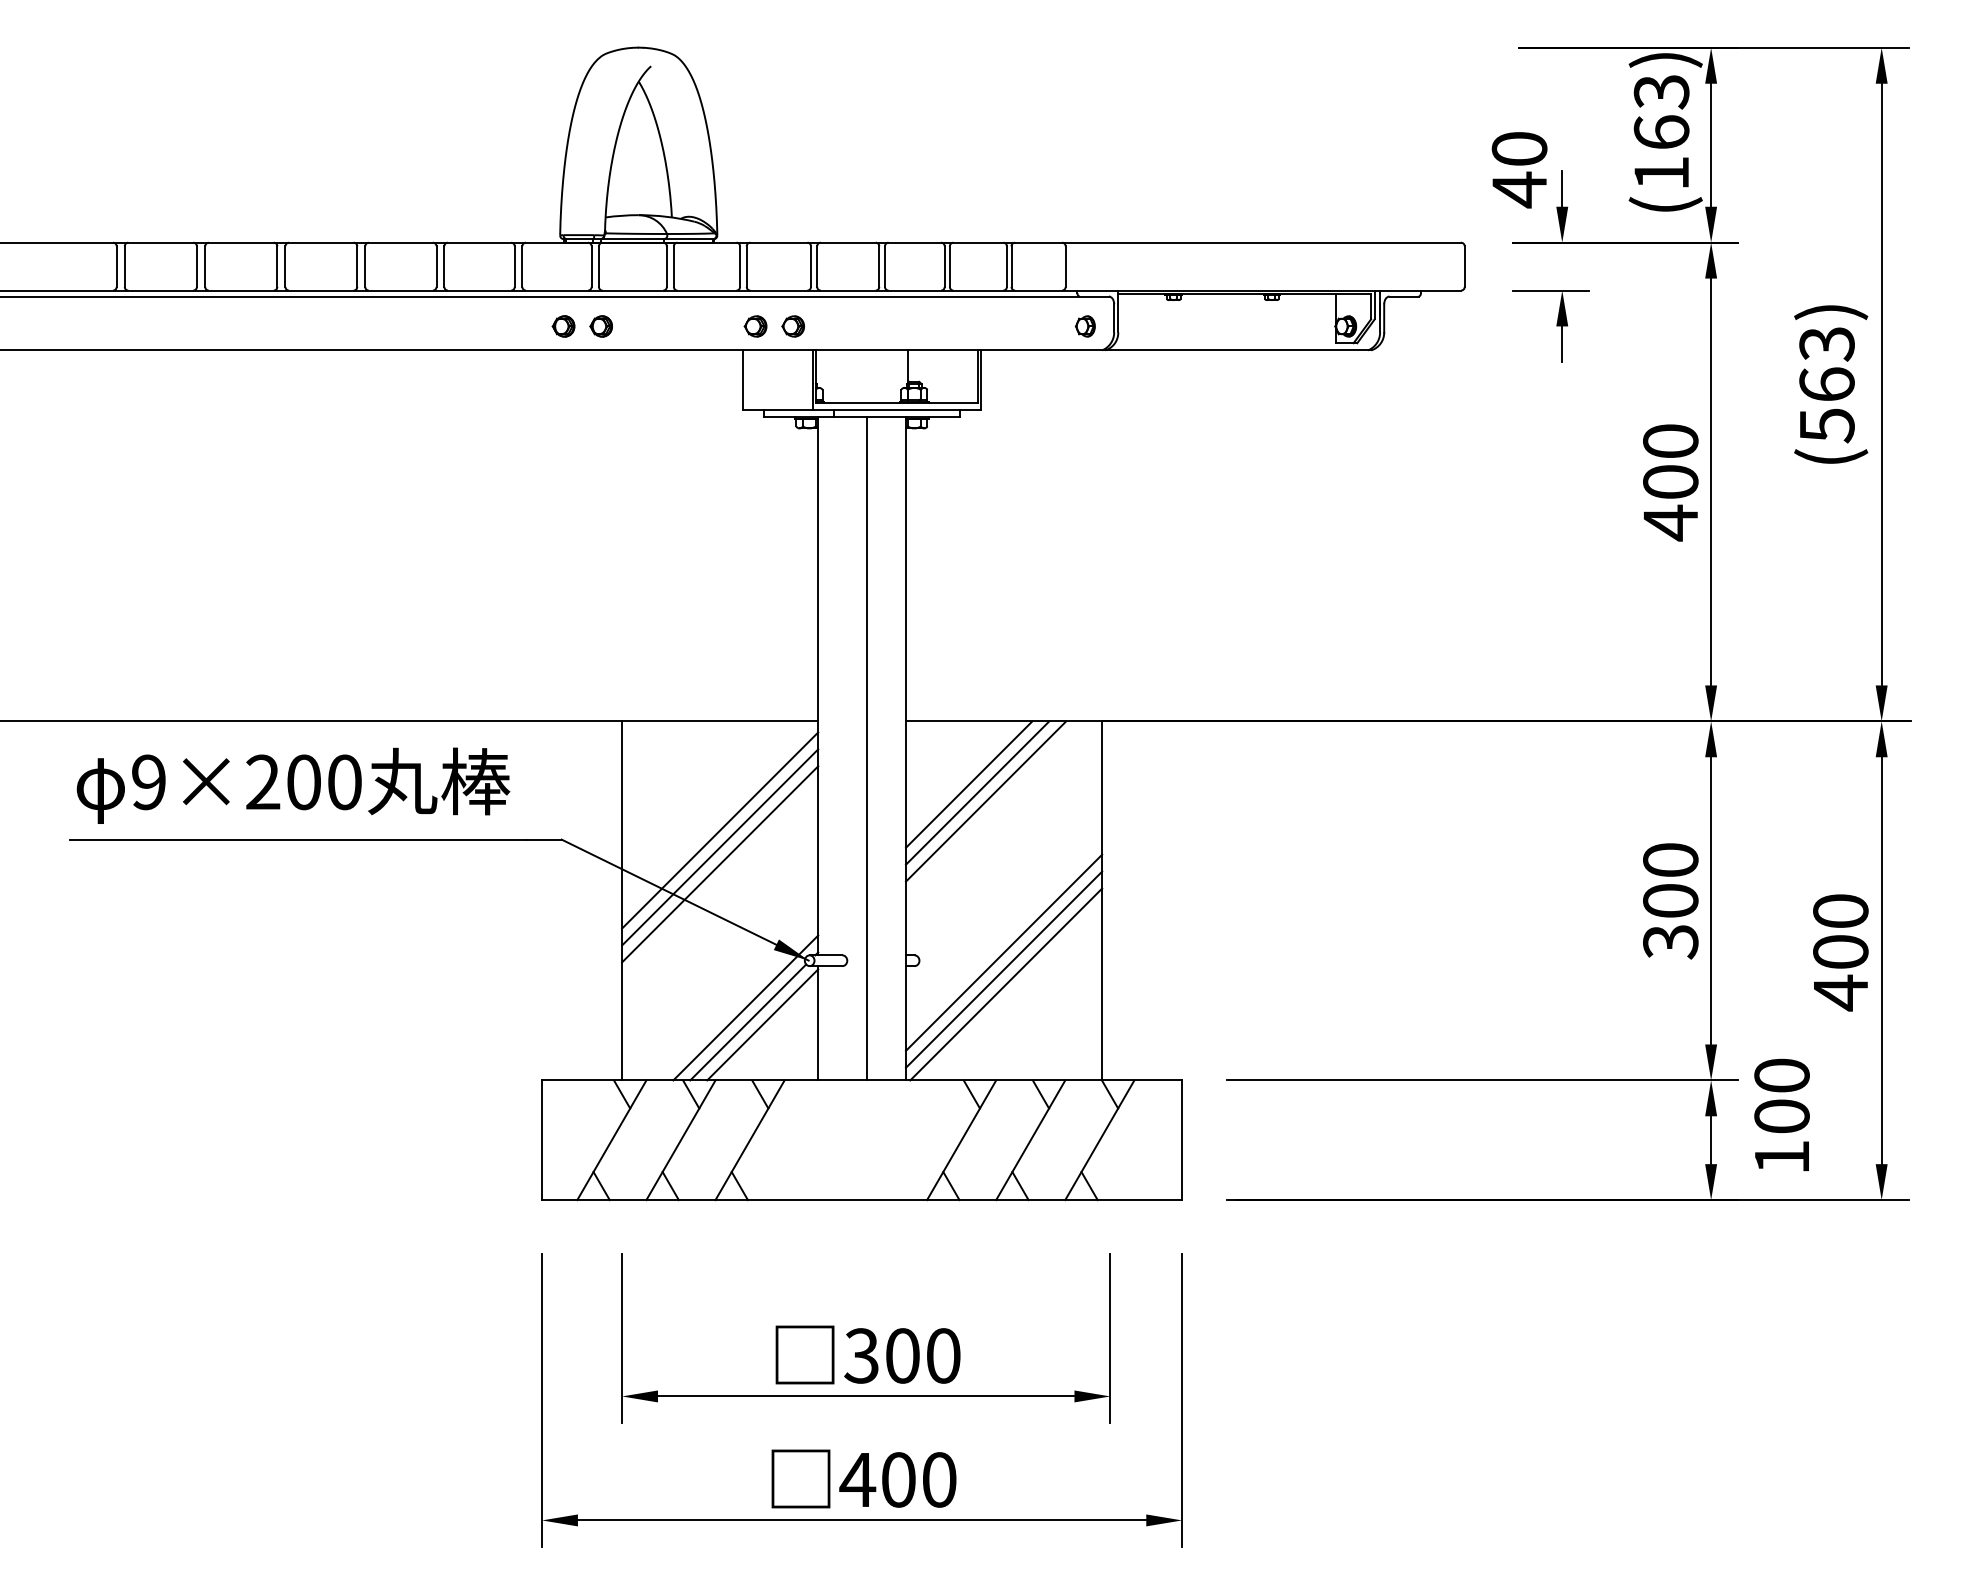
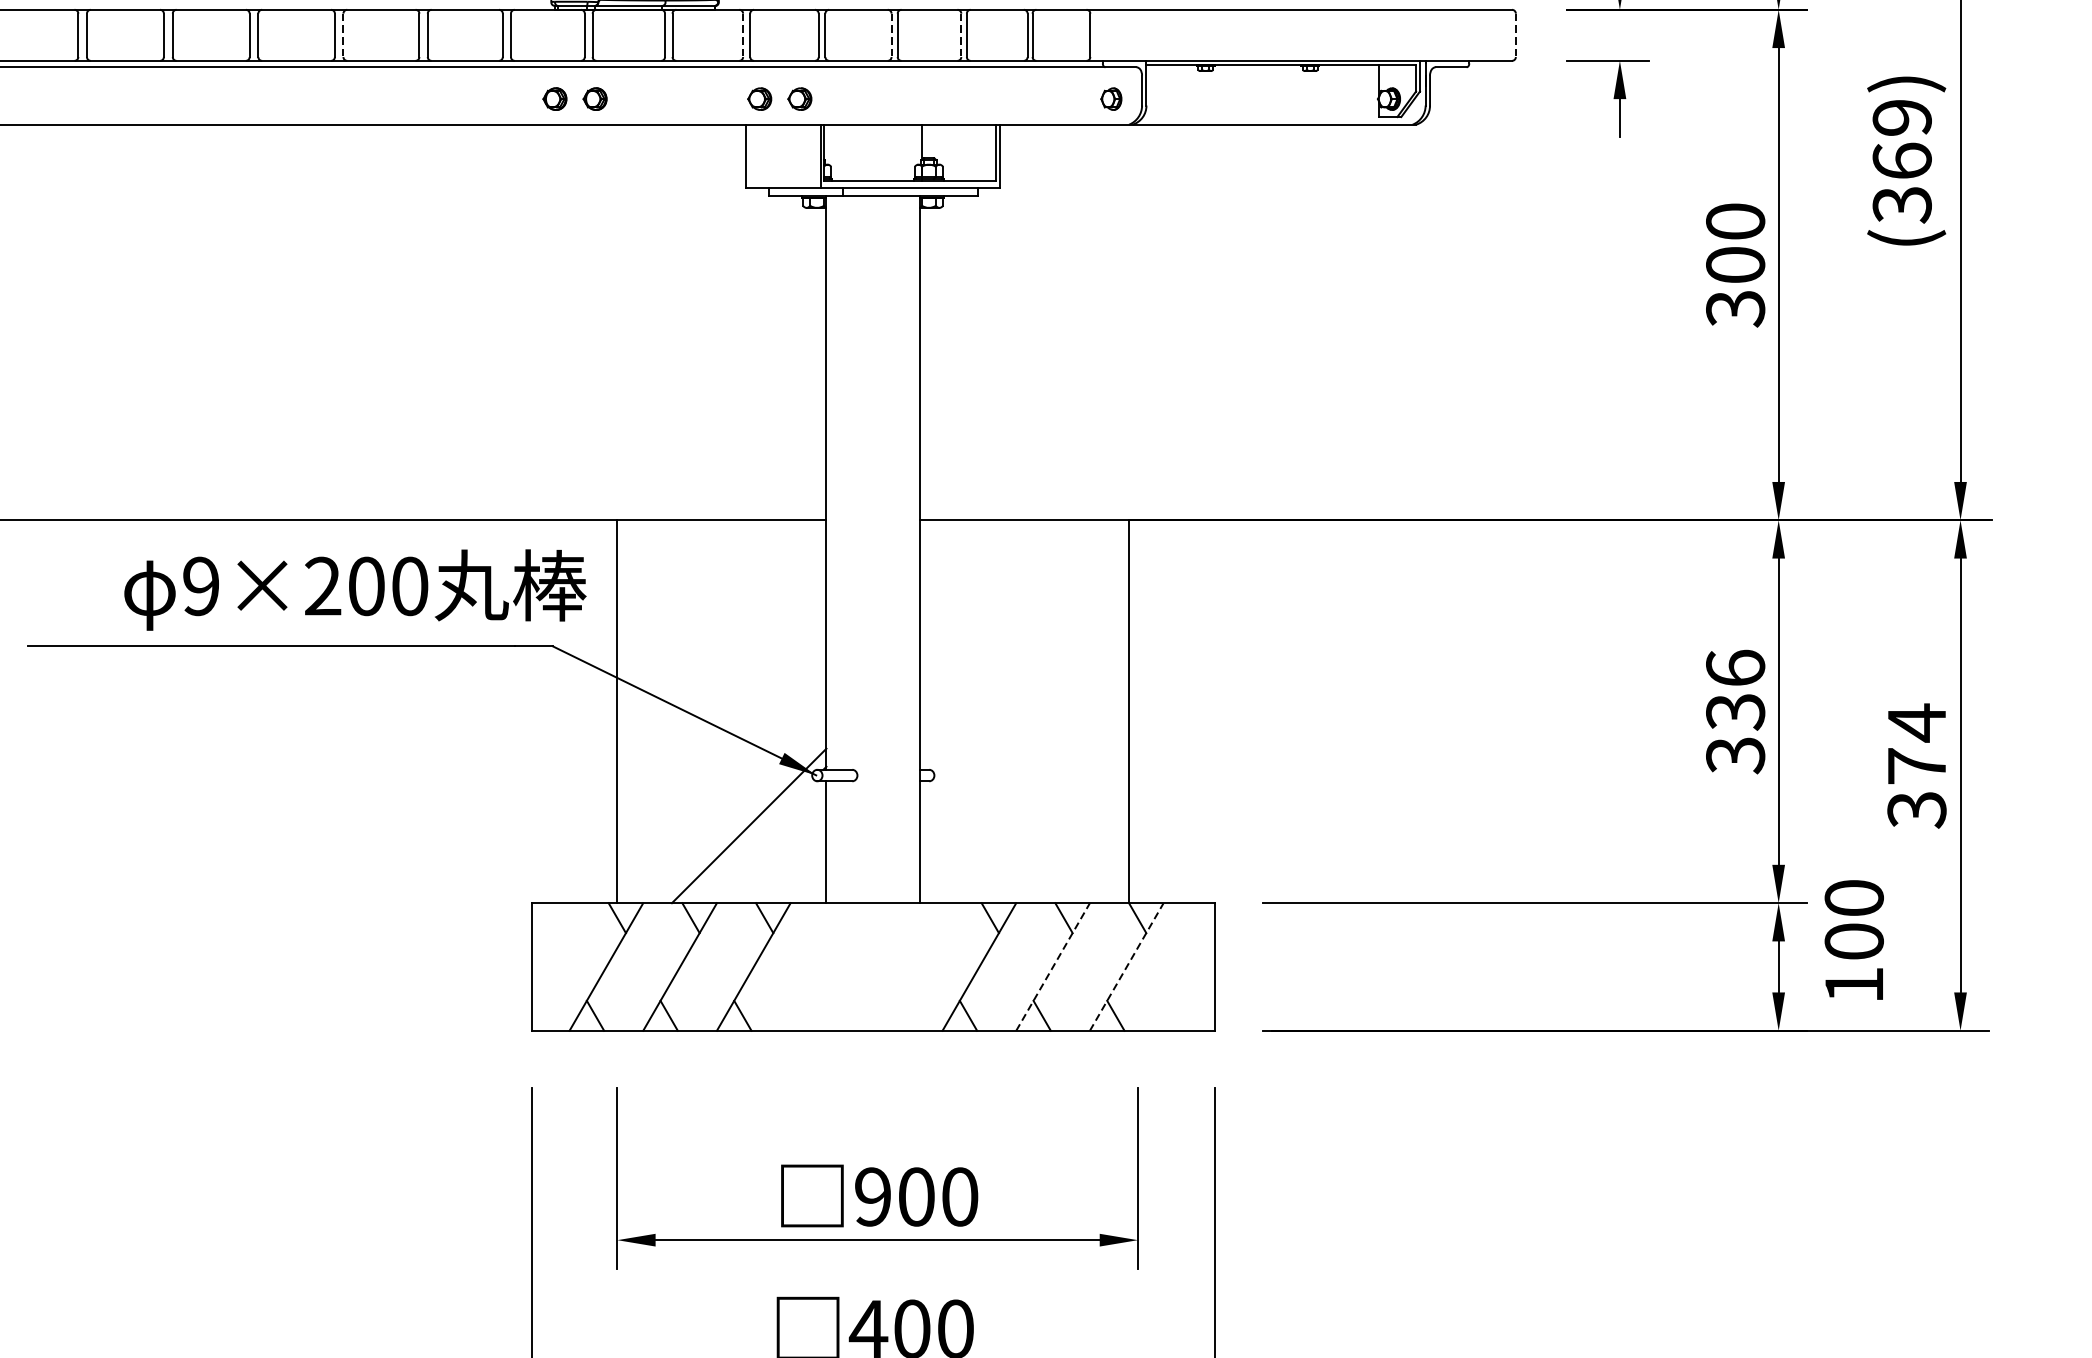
line: (365, 267) -> (343, 36), solid -> dashed
line: (740, 267) -> (743, 36), solid -> dashed
line: (879, 267) -> (891, 36), solid -> dashed
line: (944, 267) -> (961, 36), solid -> dashed
line: (1464, 267) -> (1515, 36), solid -> dashed
text: (1826, 385) -> (1901, 162), (563) -> (369)
text: (1670, 522) -> (1735, 308), 400 -> 300
line: (866, 748) -> (877, 549), removed
line: (968, 784) -> (986, 587), removed
text: (293, 785) -> (355, 589), moved
line: (977, 792) -> (996, 596), removed
line: (985, 801) -> (1004, 605), removed
line: (720, 830) -> (722, 636), removed
line: (720, 847) -> (722, 654), removed
line: (720, 864) -> (722, 672), removed
text: (1670, 880) -> (1735, 689), 300 -> 336
line: (1003, 952) -> (1024, 766), removed
text: (1840, 952) -> (1916, 766), 400 -> 374
line: (1003, 969) -> (1024, 784), removed
line: (1006, 984) -> (1027, 800), removed
line: (748, 1022) -> (752, 841), removed
line: (762, 1024) -> (767, 843), removed
line: (1030, 1139) -> (1052, 966), solid -> dashed
line: (1100, 1139) -> (1127, 966), solid -> dashed
text: (861, 1355) -> (872, 1196), 300 -> 900

